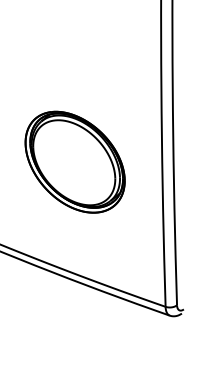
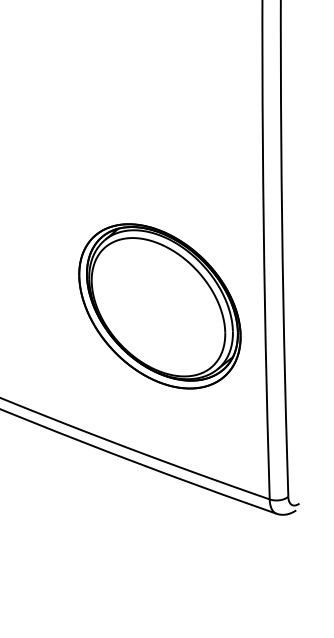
part: (74, 161) -> (158, 305), moved

